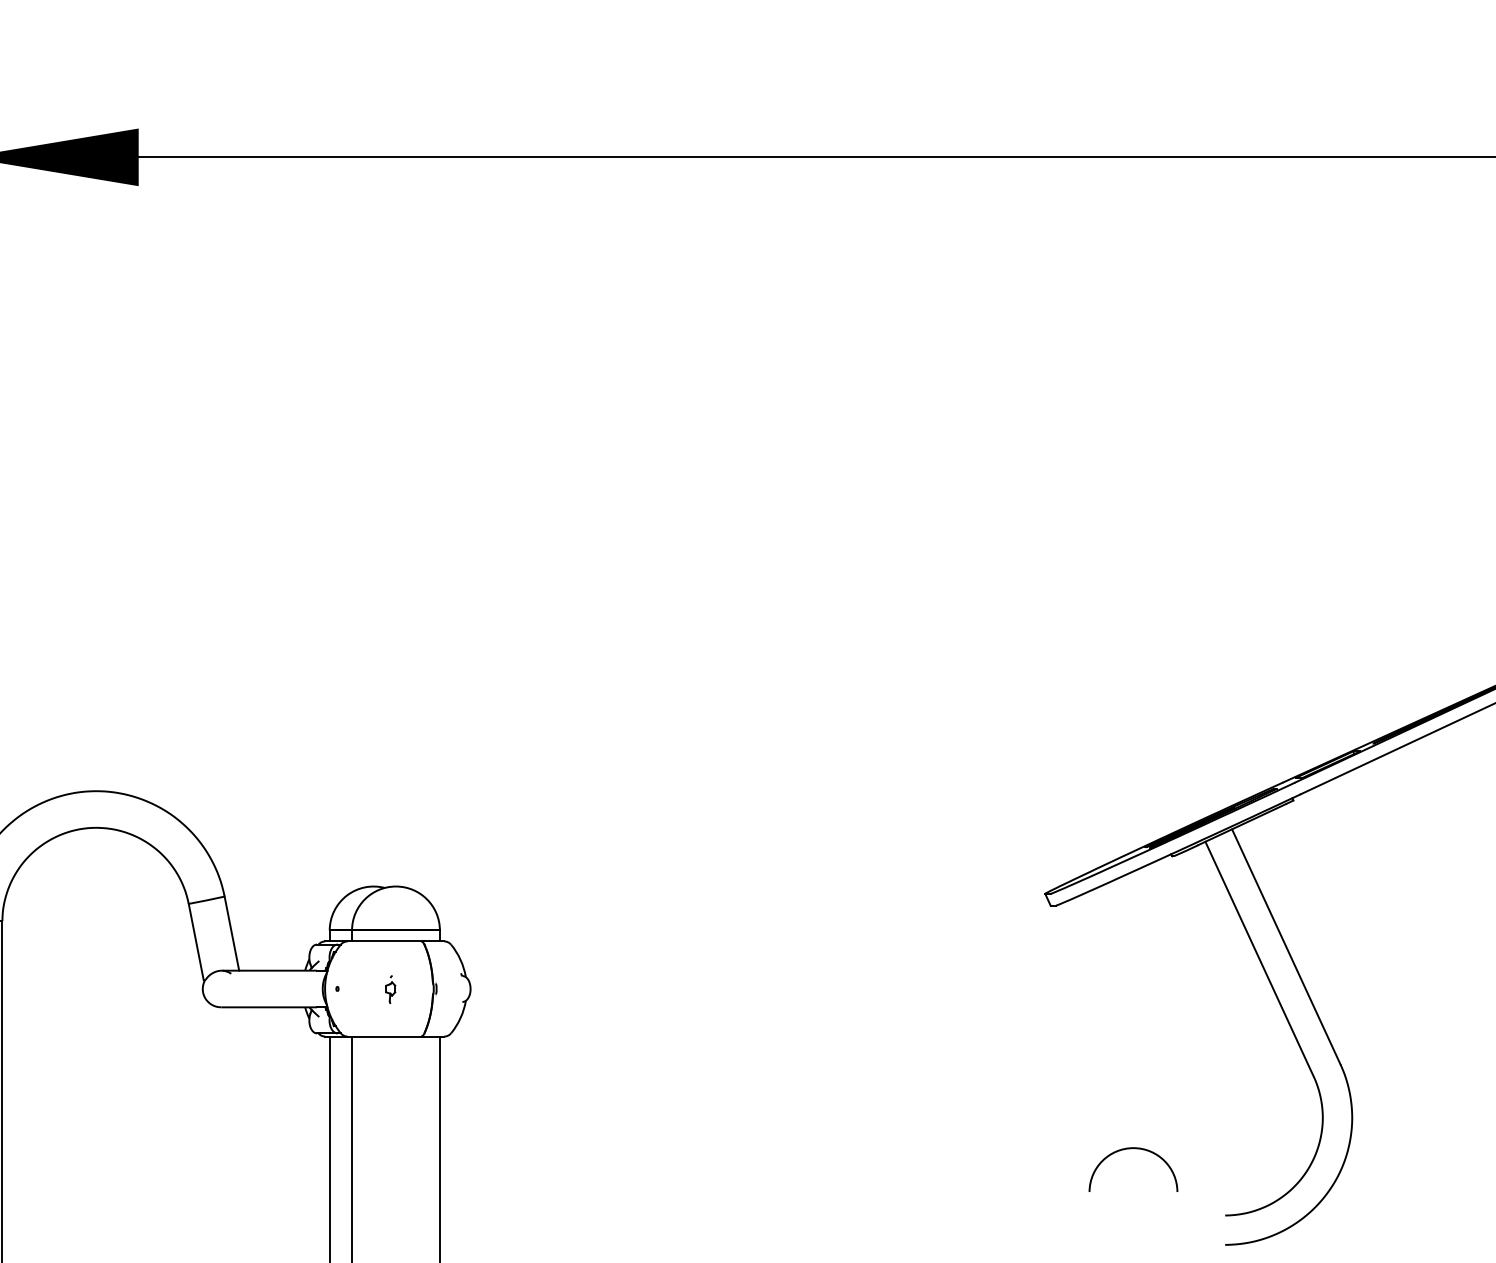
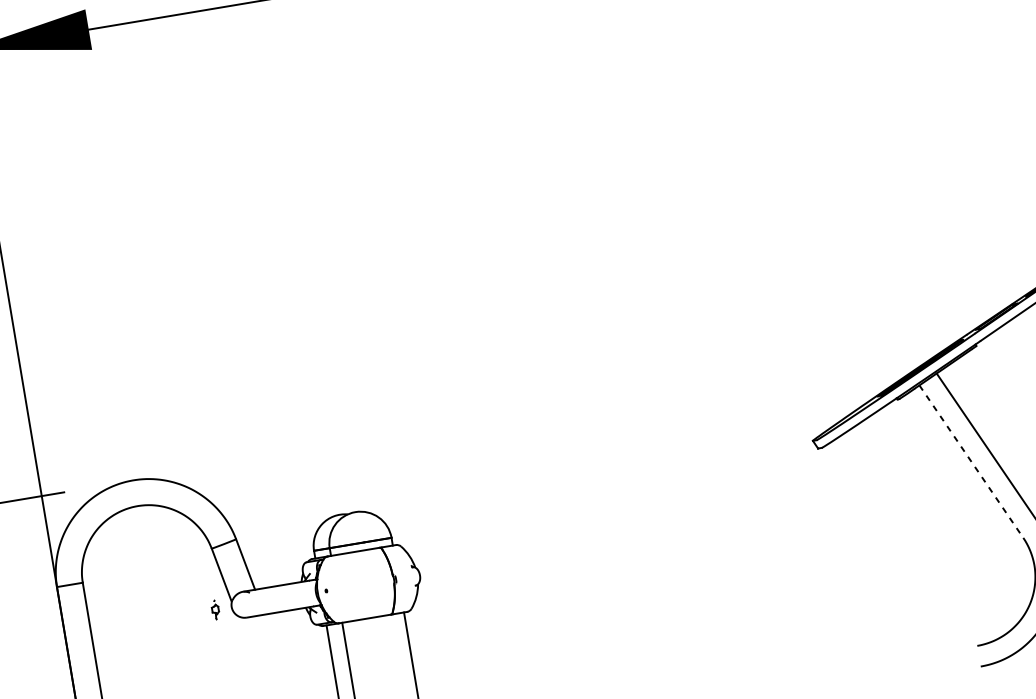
line: (1259, 959) -> (971, 461), solid -> dashed
part: (390, 989) -> (215, 610), moved
arc: (1131, 1149) -> (903, 610), removed

